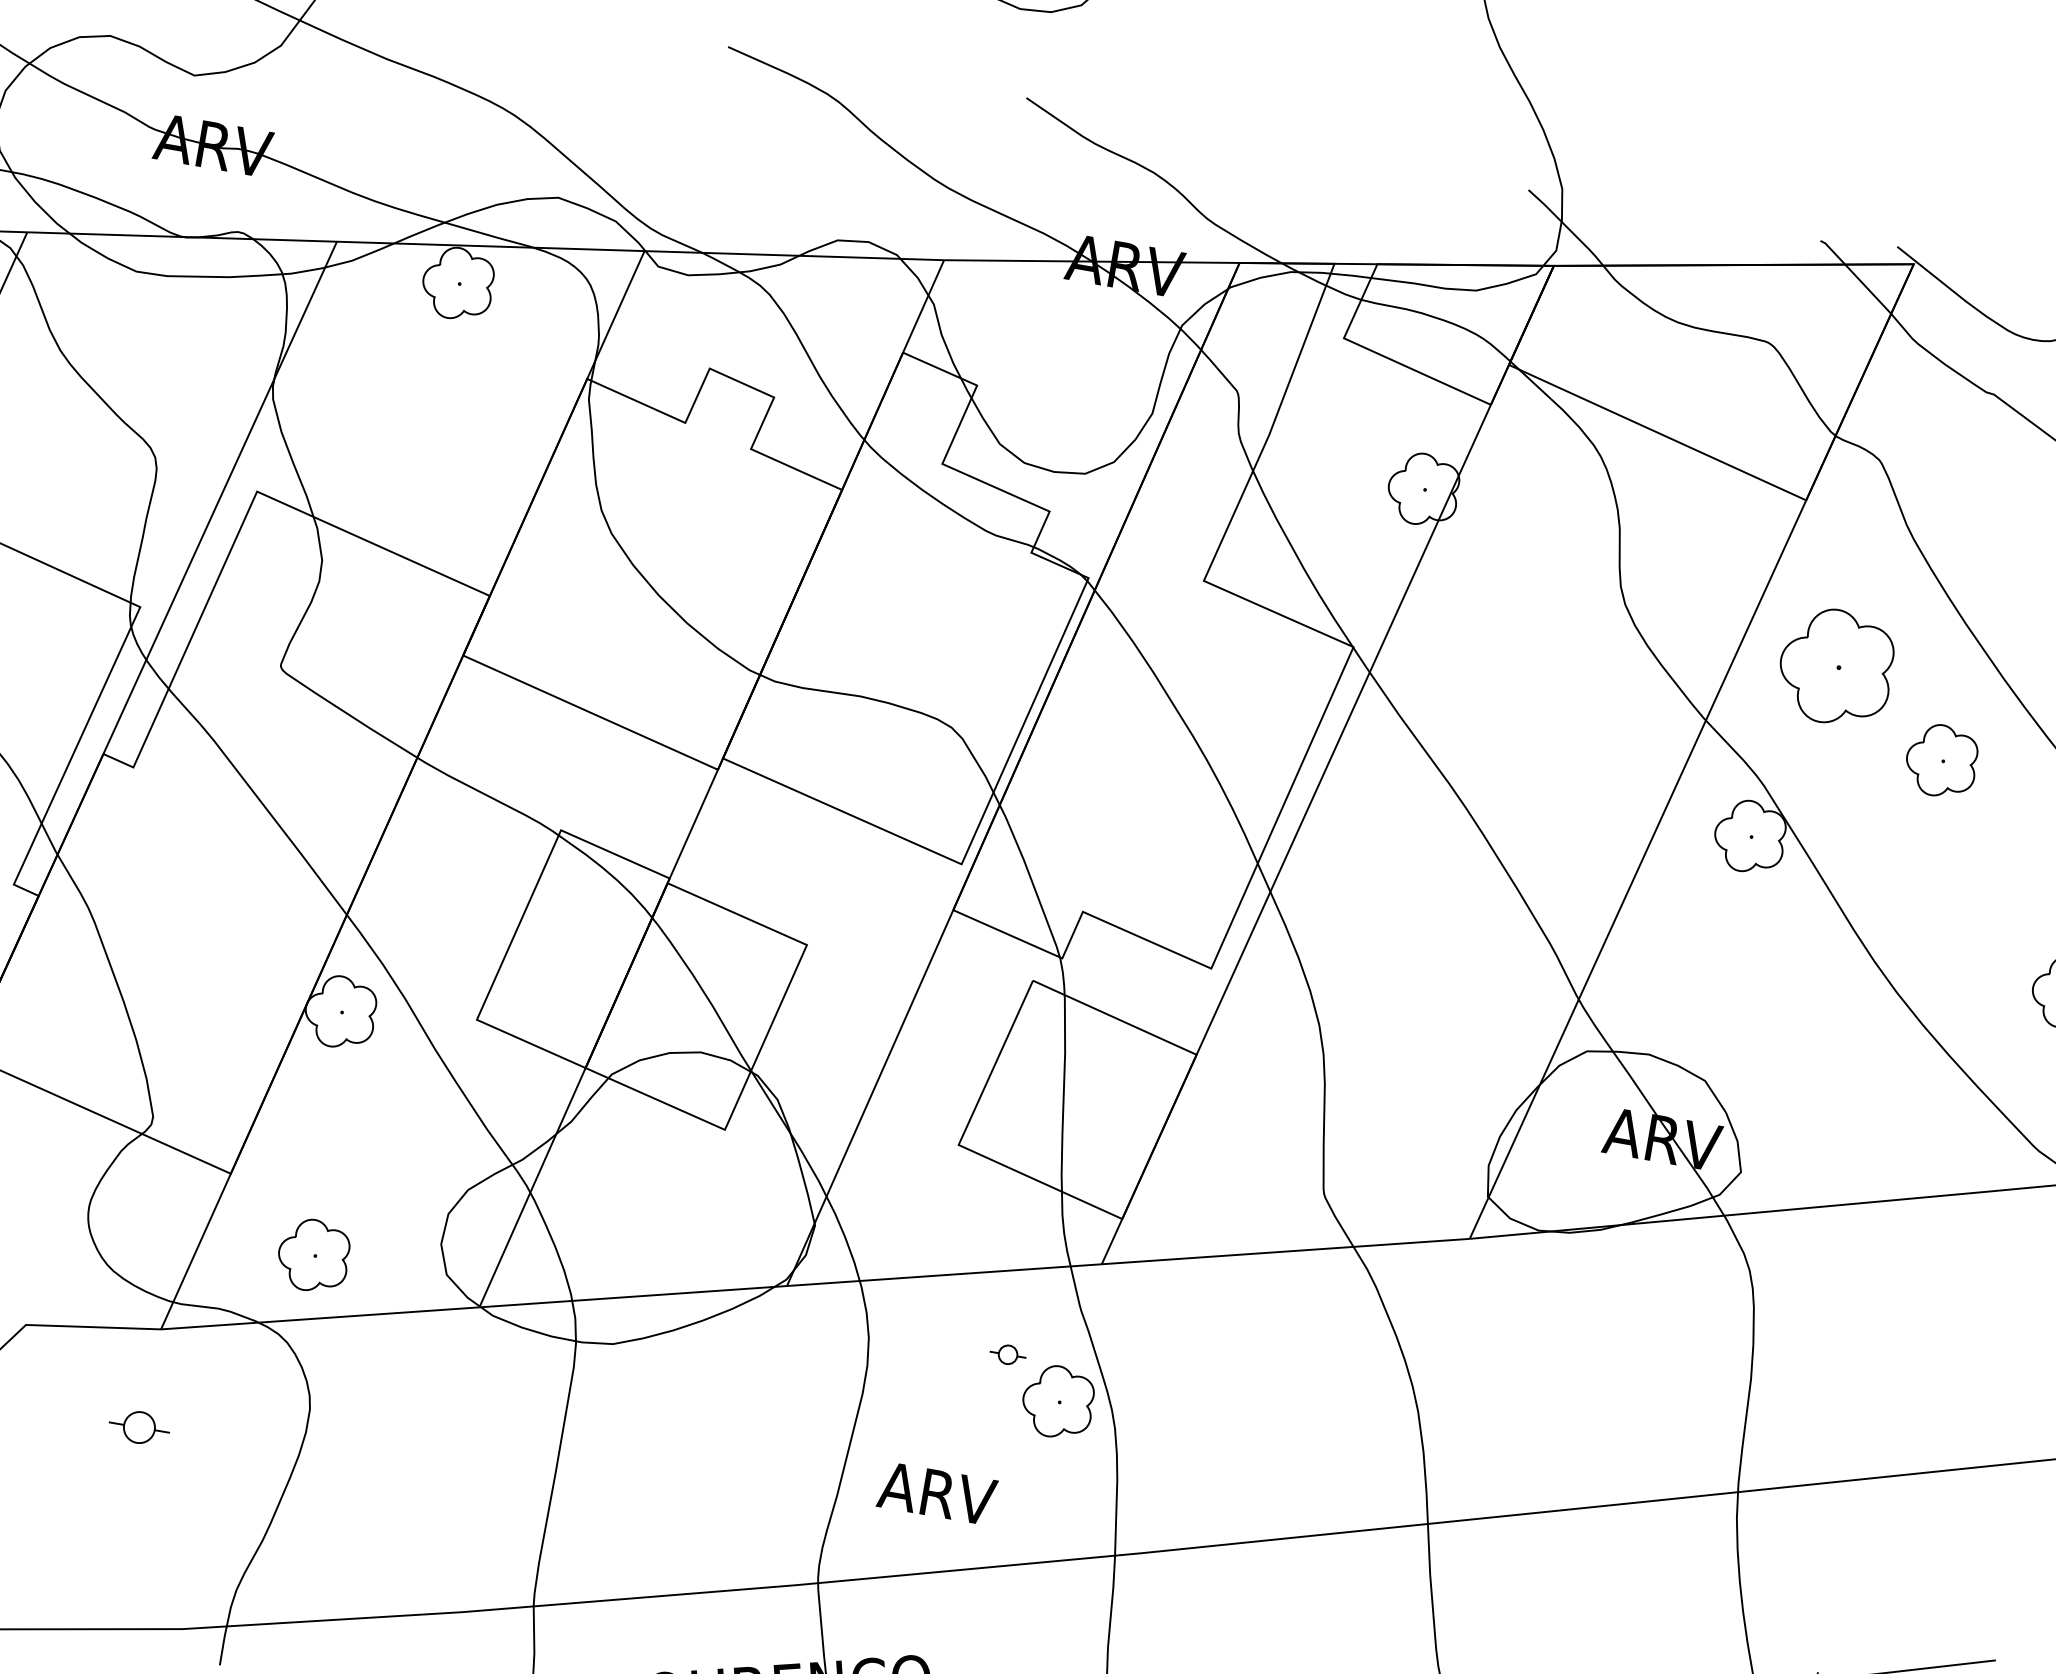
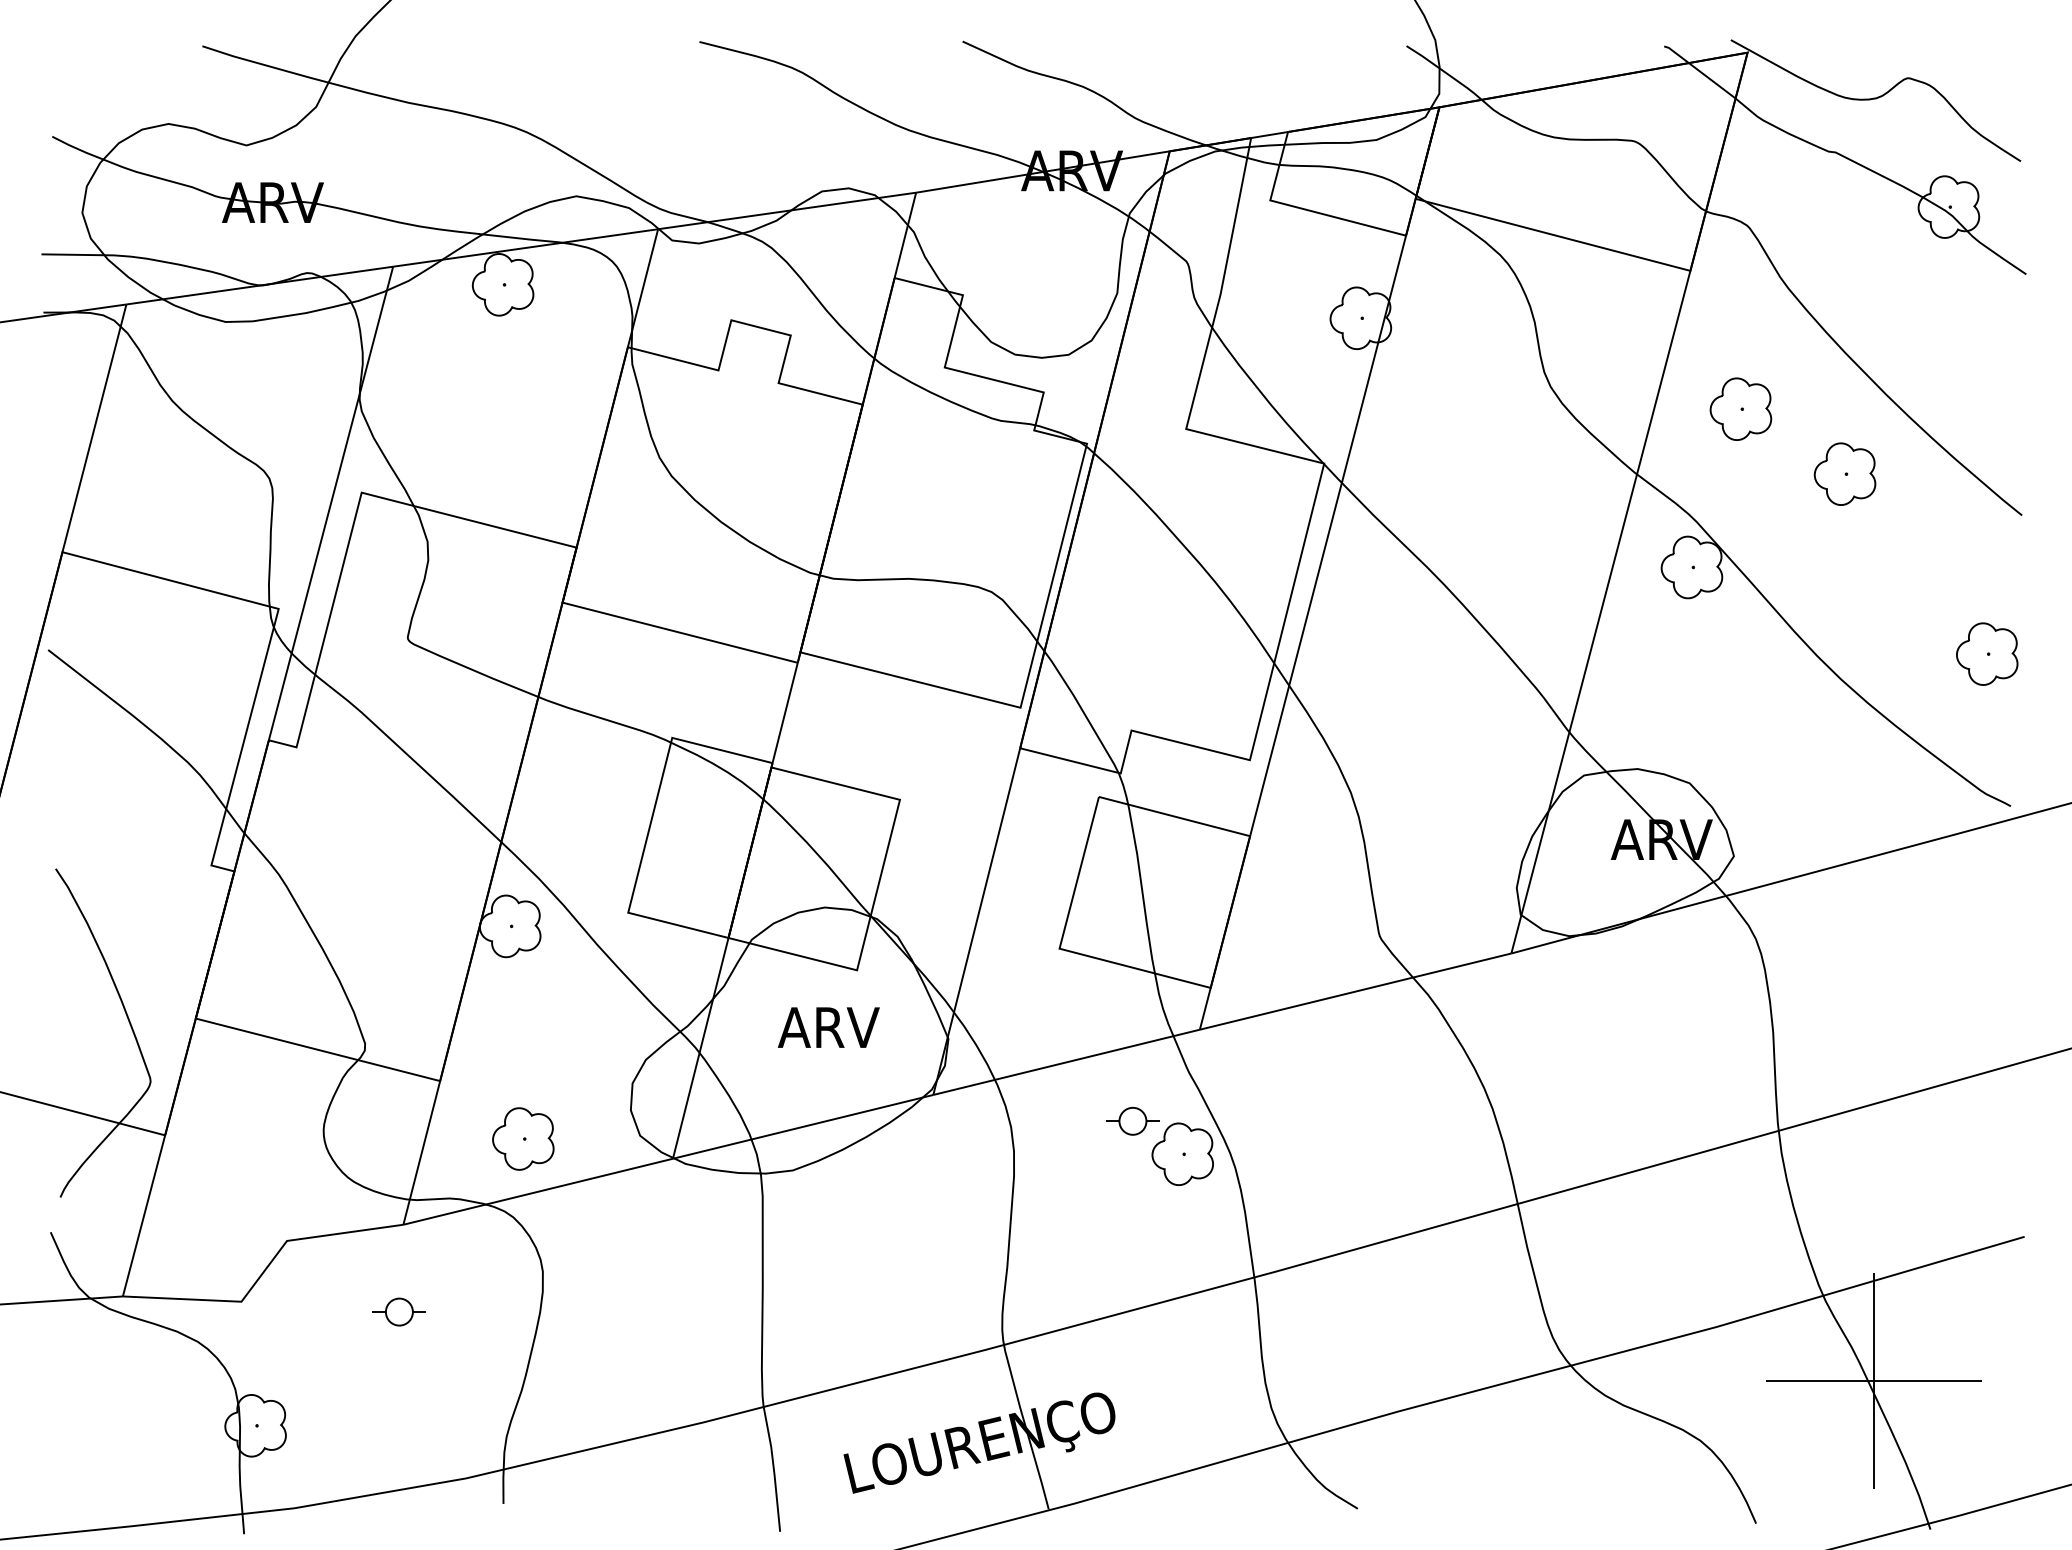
part: (1836, 666) -> (1740, 408), size x0.62
part: (1007, 1353) -> (1132, 1120), size x1.67
text: (936, 1493) -> (828, 1027), moved

